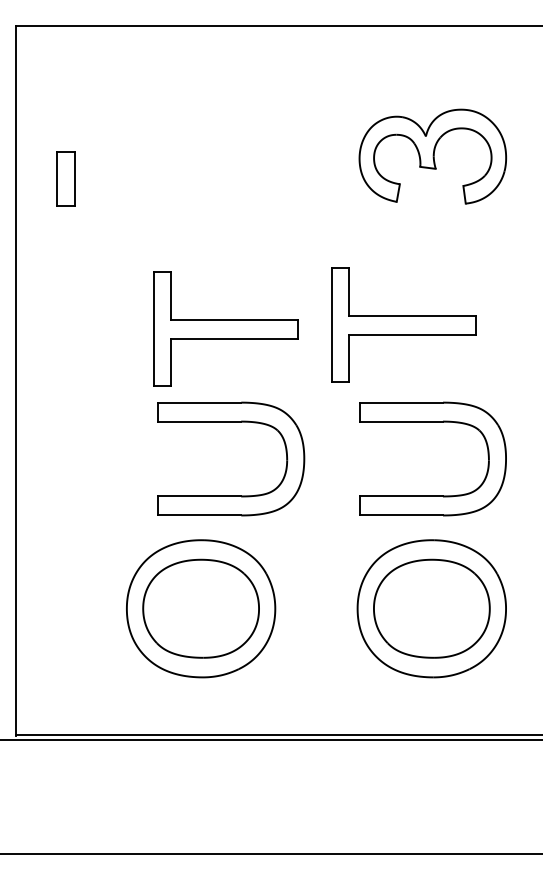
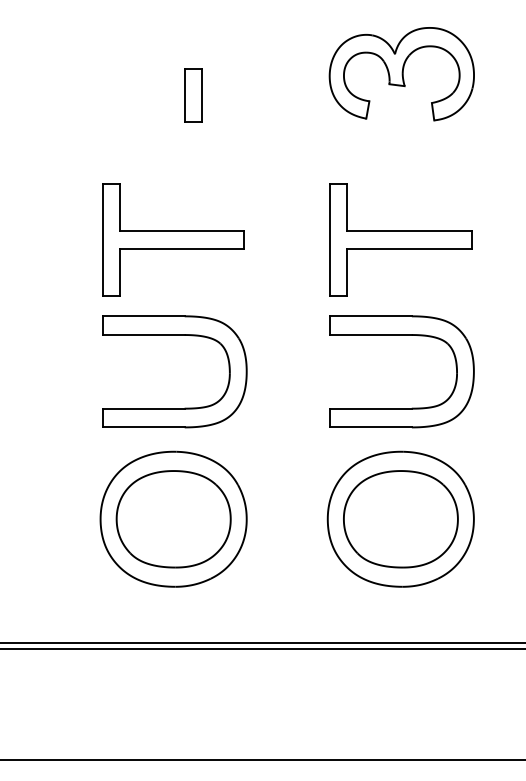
part: (65, 178) -> (192, 95), moved
part: (403, 324) -> (400, 239), moved
part: (225, 328) -> (173, 239), moved
part: (231, 422) -> (175, 335), moved

